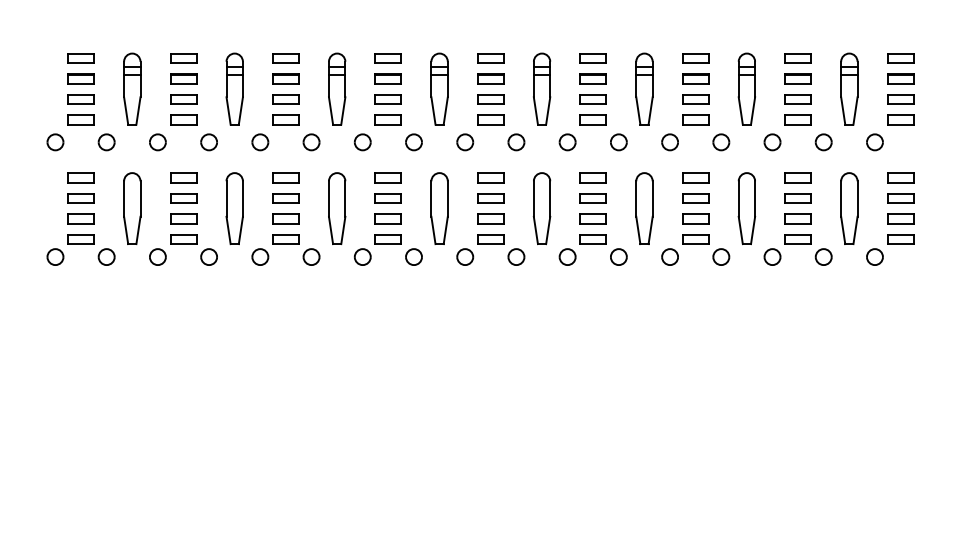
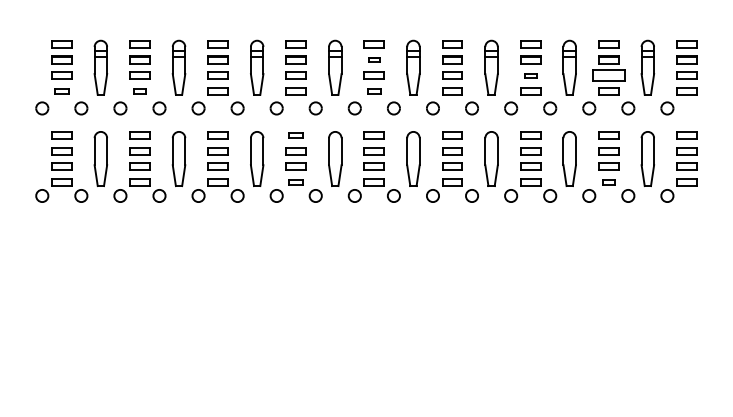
part: (490, 78) -> (374, 59), size x0.6
part: (695, 99) -> (530, 75), size x0.6
part: (797, 99) -> (608, 75), size x1.6
part: (80, 119) -> (61, 91), size x0.7
part: (183, 119) -> (139, 91), size x0.6
part: (490, 119) -> (374, 91), size x0.7
part: (387, 177) -> (295, 135), size x0.7
part: (387, 239) -> (295, 182), size x0.7
part: (797, 239) -> (608, 182), size x0.6

